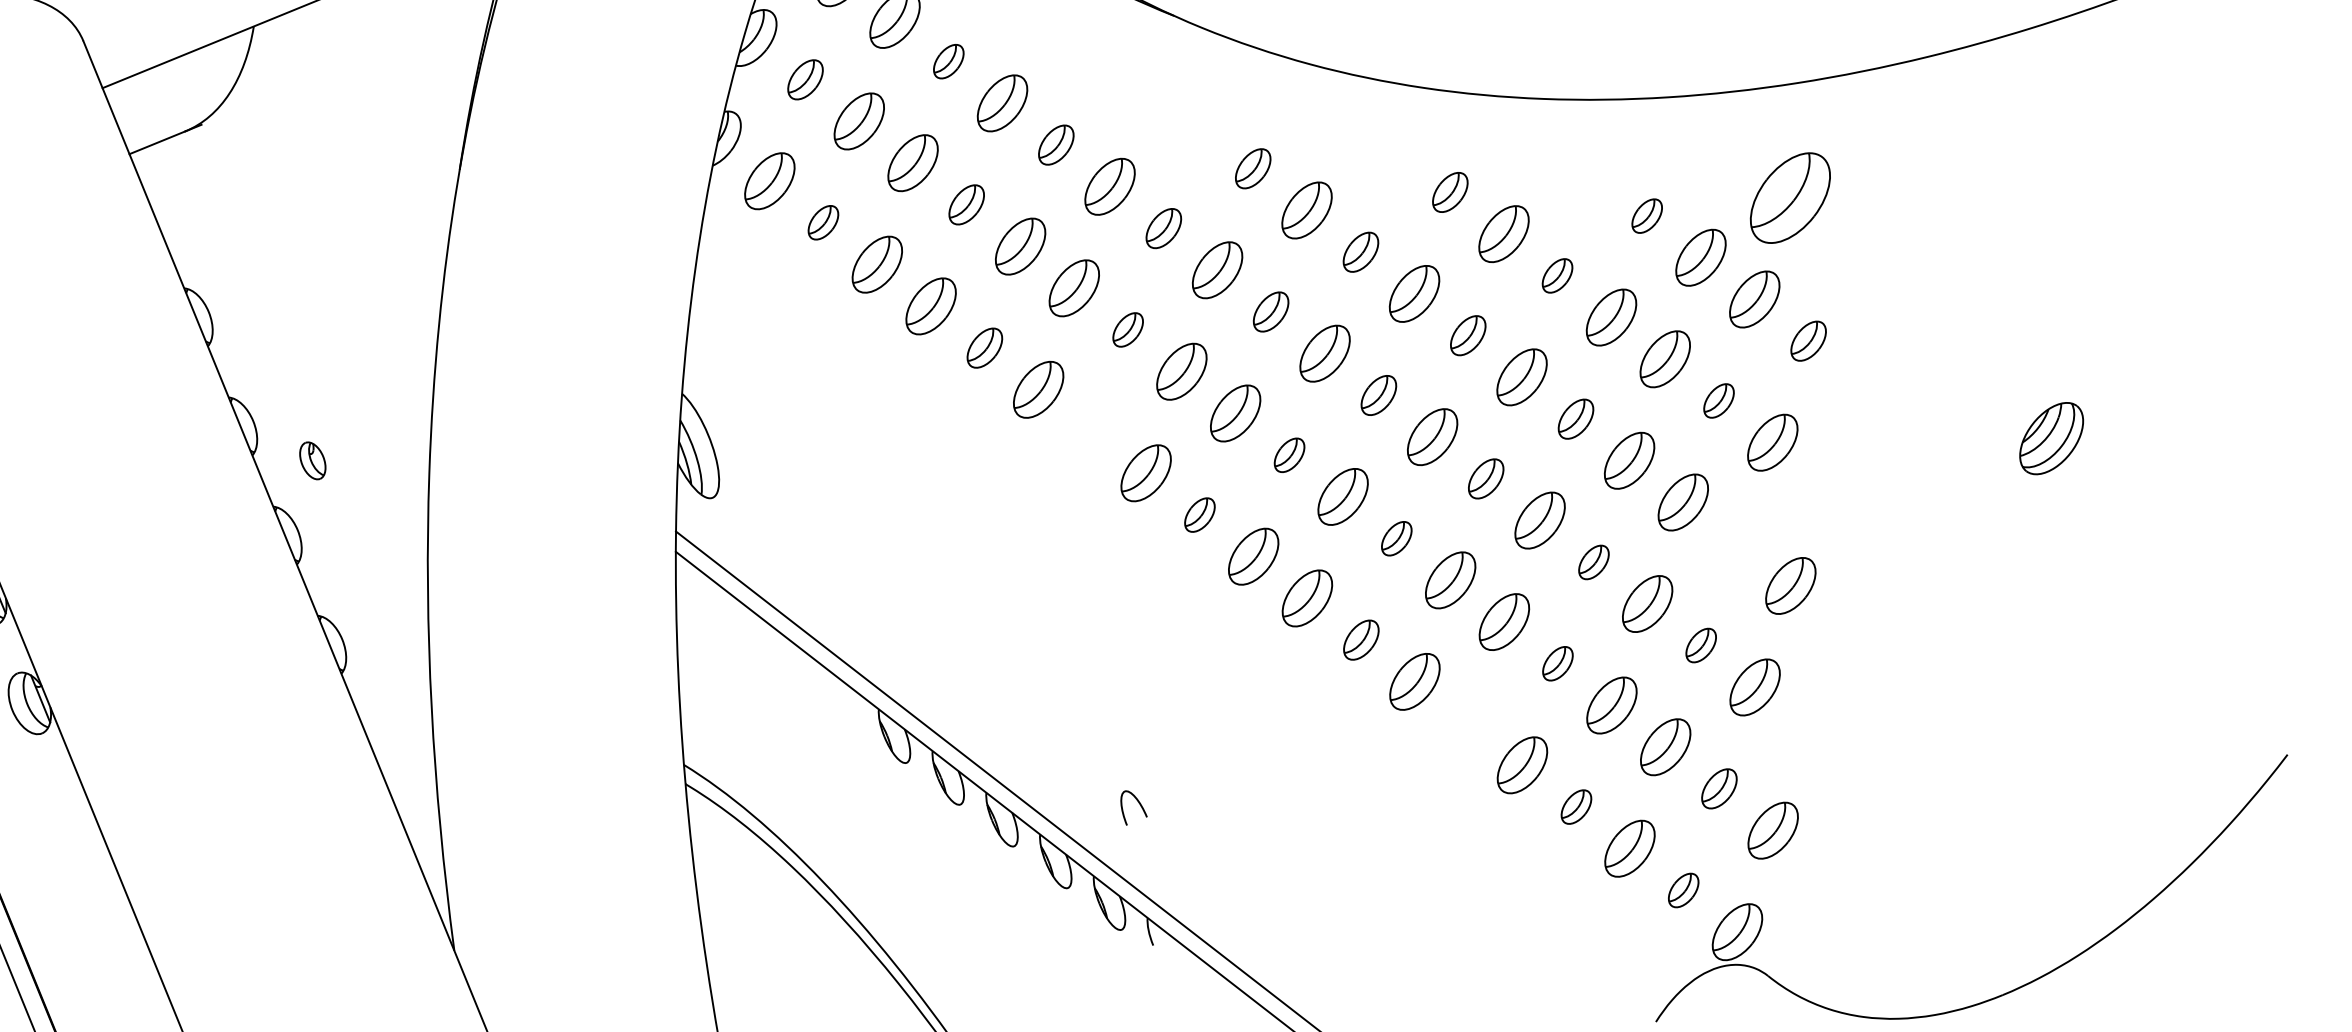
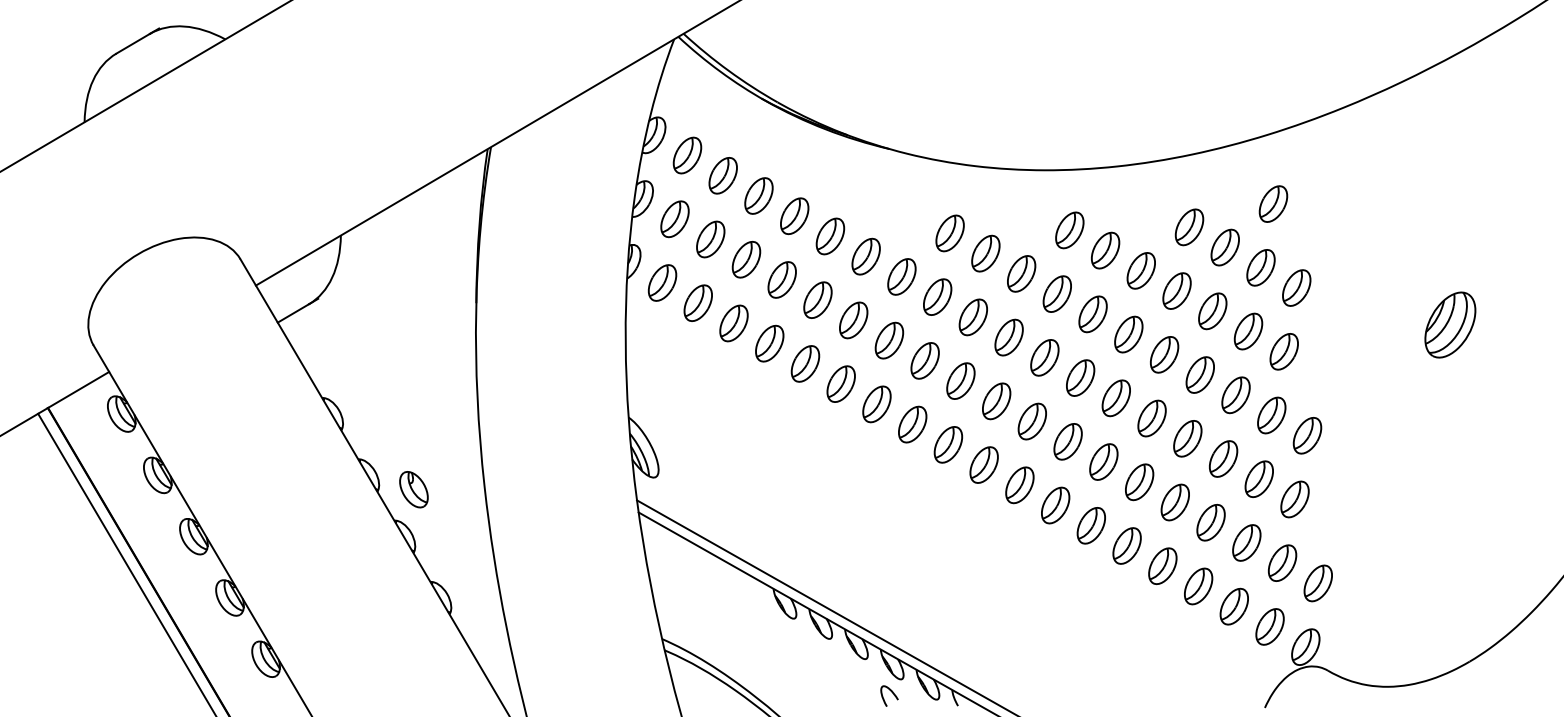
part: (948, 60) -> (758, 195), size x1.67
part: (804, 79) -> (674, 219), size x1.43
part: (1056, 145) -> (830, 236), size x1.43
part: (1252, 168) -> (949, 233), size x1.43
part: (1449, 192) -> (1069, 230), size x1.43
part: (1790, 197) -> (1273, 203), size x0.62
part: (965, 203) -> (781, 279), size x1.43
part: (1647, 216) -> (1189, 227), size x1.67
part: (822, 221) -> (697, 302), size x1.67
part: (1163, 227) -> (901, 276), size x1.43
part: (1360, 251) -> (1021, 273), size x1.43
part: (1556, 275) -> (1140, 270), size x1.67
part: (1269, 311) -> (972, 317), size x1.43
part: (1128, 329) -> (889, 340), size x1.67
part: (1467, 335) -> (1092, 314), size x1.43
part: (1808, 340) -> (1296, 287), size x1.43
part: (985, 347) -> (805, 363), size x1.43
part: (1378, 394) -> (1044, 357), size x1.43
part: (1719, 400) -> (1248, 331), size x1.67
part: (1575, 418) -> (1164, 354), size x1.43
part: (1091, 431) -> (876, 404), added
part: (2051, 437) -> (1450, 324), size x1.43
part: (1289, 455) -> (996, 401), size x1.67
part: (312, 460) -> (413, 489), size x1.67
part: (1484, 478) -> (1115, 398), size x1.43
part: (1200, 514) -> (948, 444), size x1.67
part: (1395, 537) -> (1067, 441), size x1.67
part: (1736, 544) -> (1271, 415), added
part: (1593, 561) -> (1187, 438), size x1.67
part: (1360, 640) -> (1055, 505), size x1.43
part: (1700, 644) -> (1258, 478), size x1.67
part: (1556, 663) -> (1174, 502), size x1.67
part: (1467, 722) -> (1126, 545), added
part: (1719, 787) -> (1282, 562), size x1.43
curve: (1137, 803) -> (891, 692), moved
part: (1576, 807) -> (1198, 586), size x1.67
part: (1682, 889) -> (1269, 626), size x1.67

